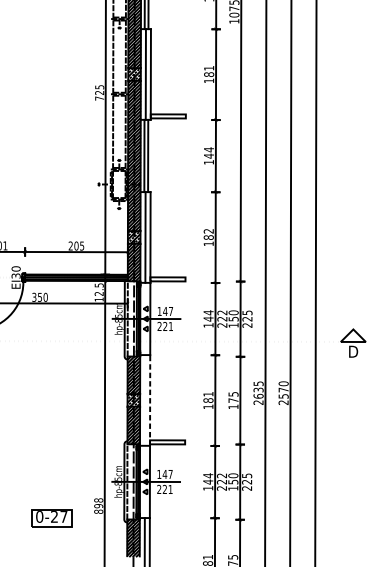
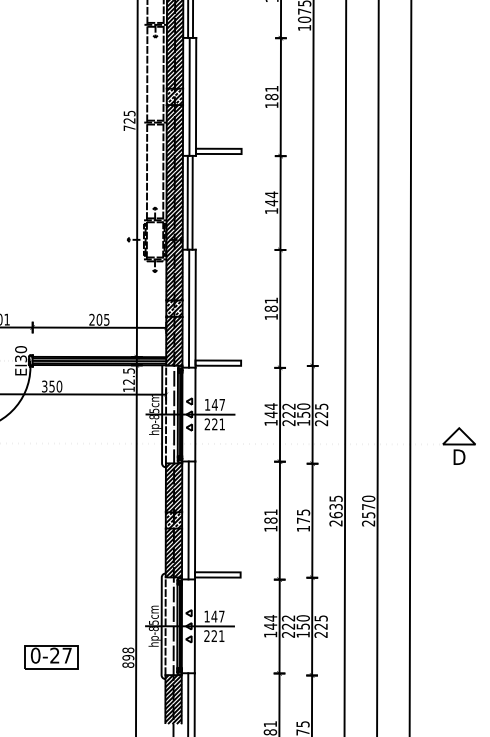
text: (208, 231) -> (270, 300), 182 -> 181
line: (145, 400) -> (188, 520), added
line: (150, 400) -> (195, 520), dashed -> solid
part: (51, 518) -> (51, 657), moved

